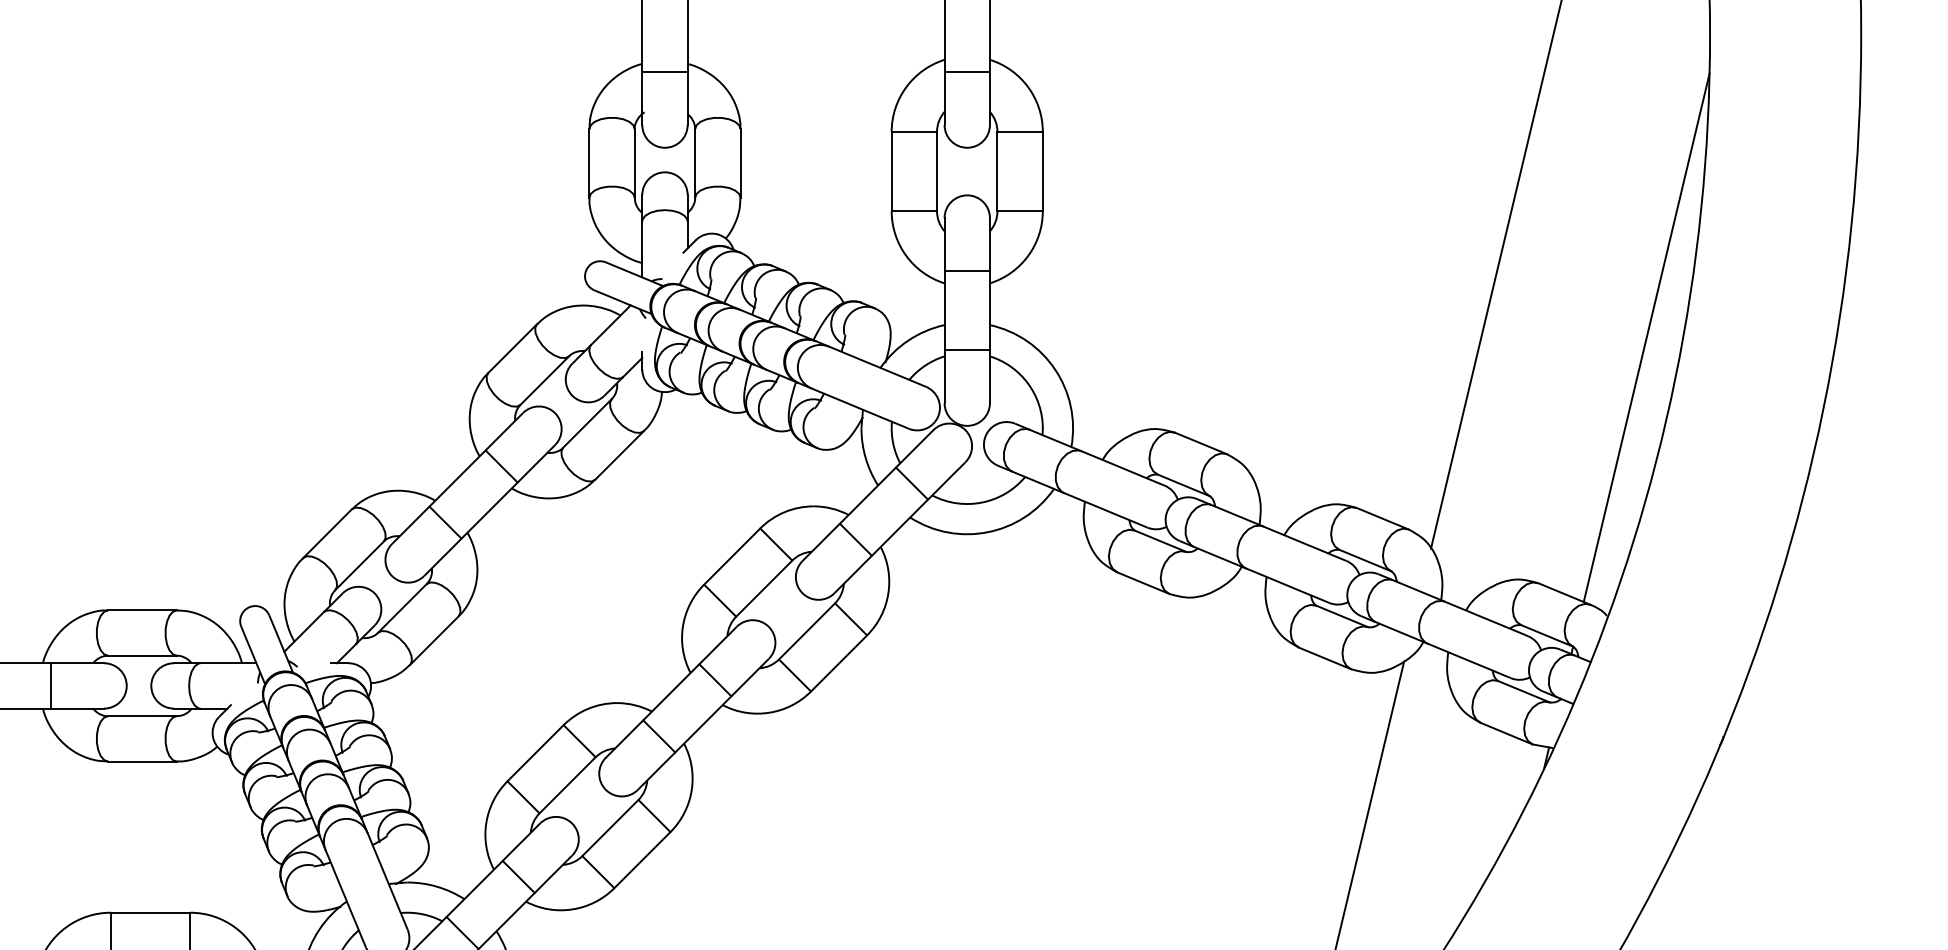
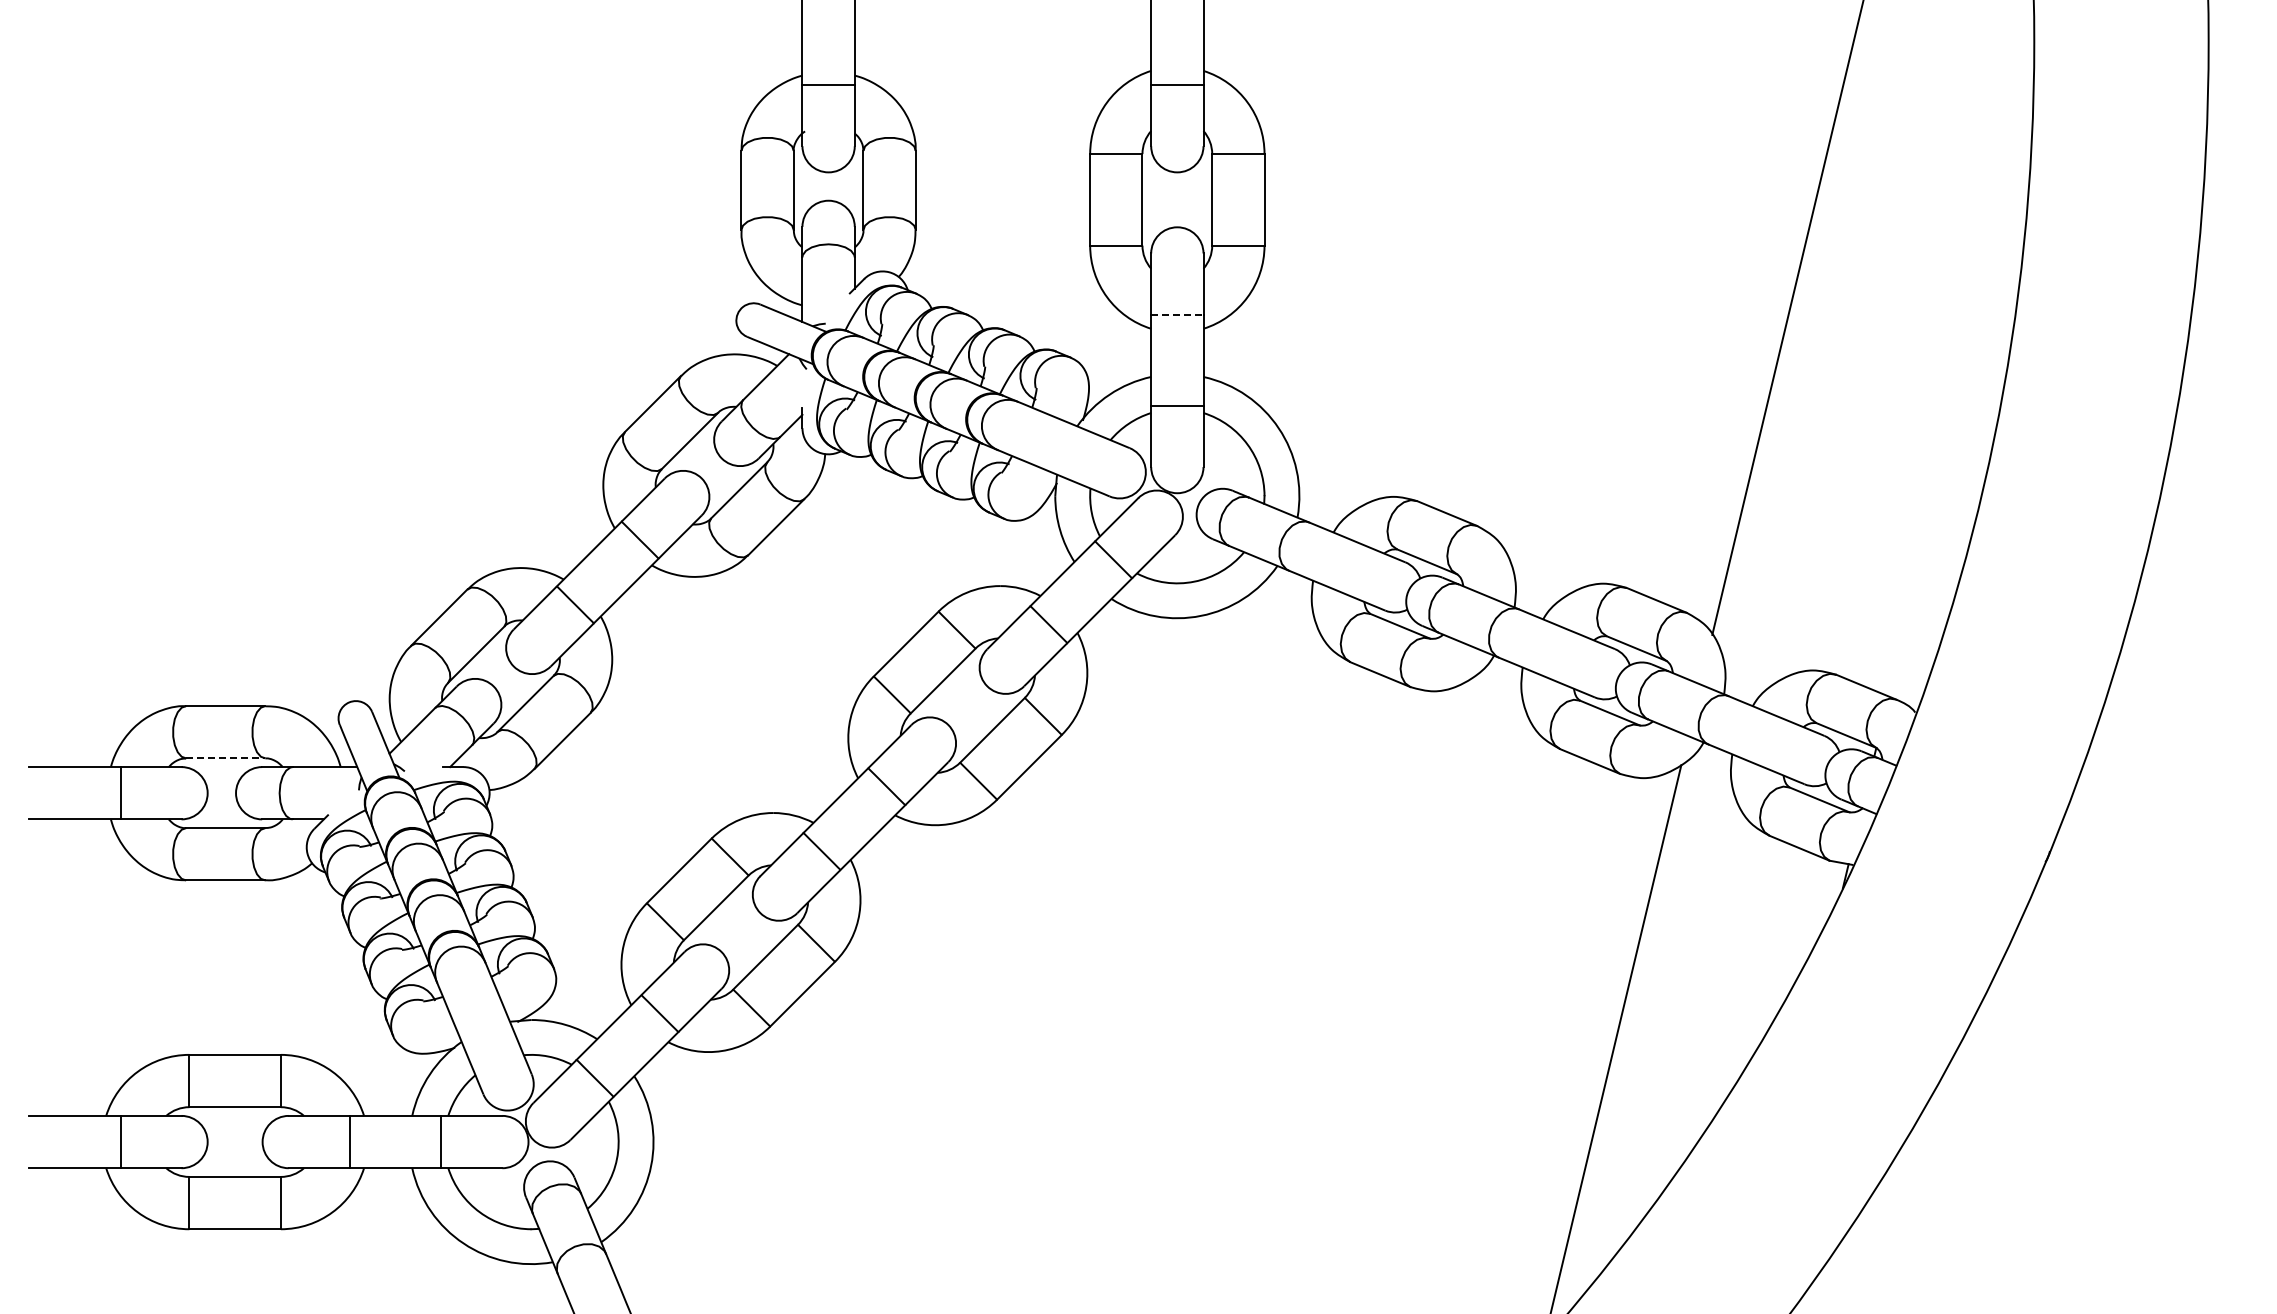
line: (967, 270) -> (1177, 314), solid -> dashed
line: (1646, 337) -> (1960, 391), removed
line: (142, 655) -> (225, 758), solid -> dashed

